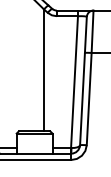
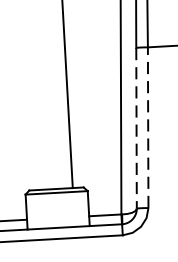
line: (89, 98) -> (148, 126), solid -> dashed
line: (82, 99) -> (136, 129), solid -> dashed

